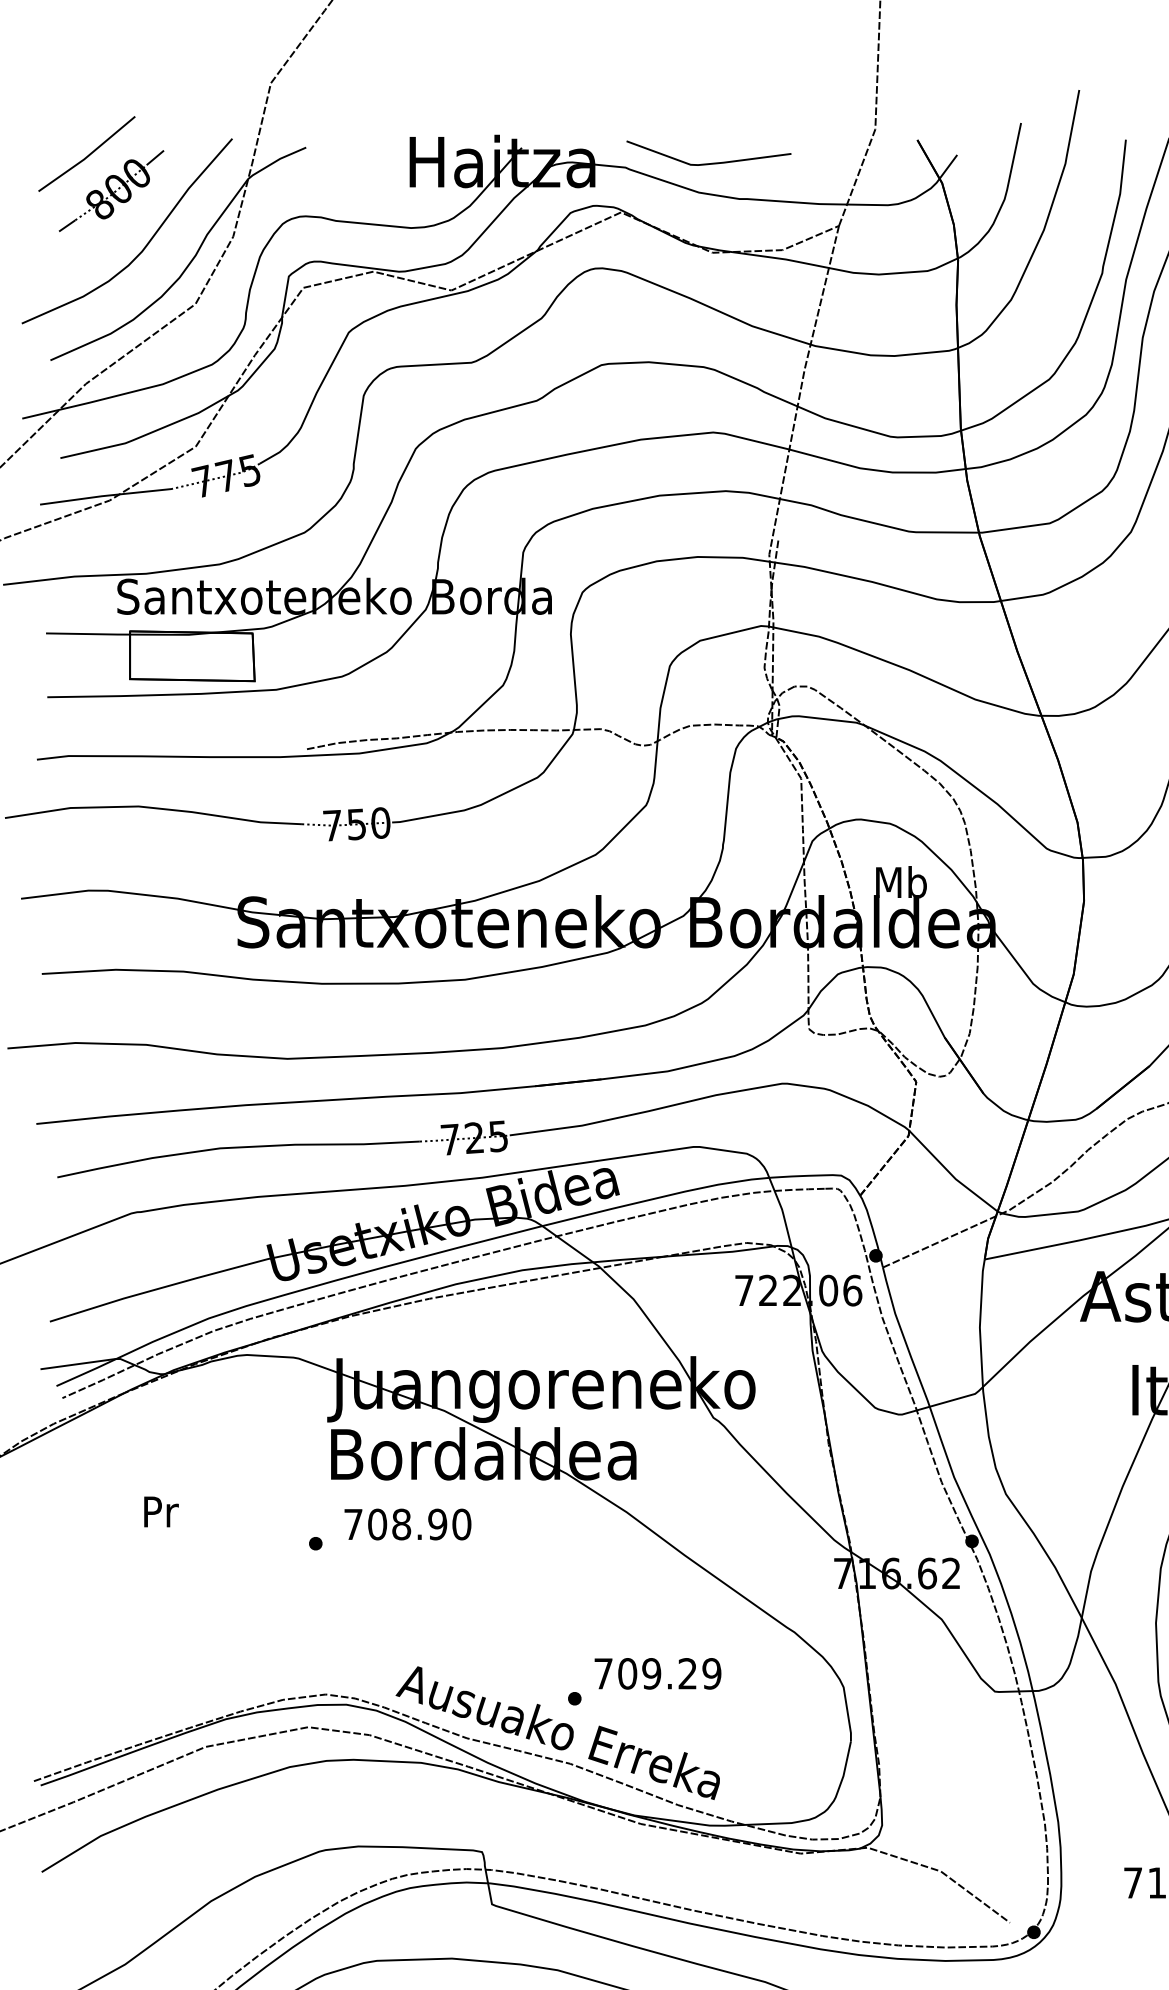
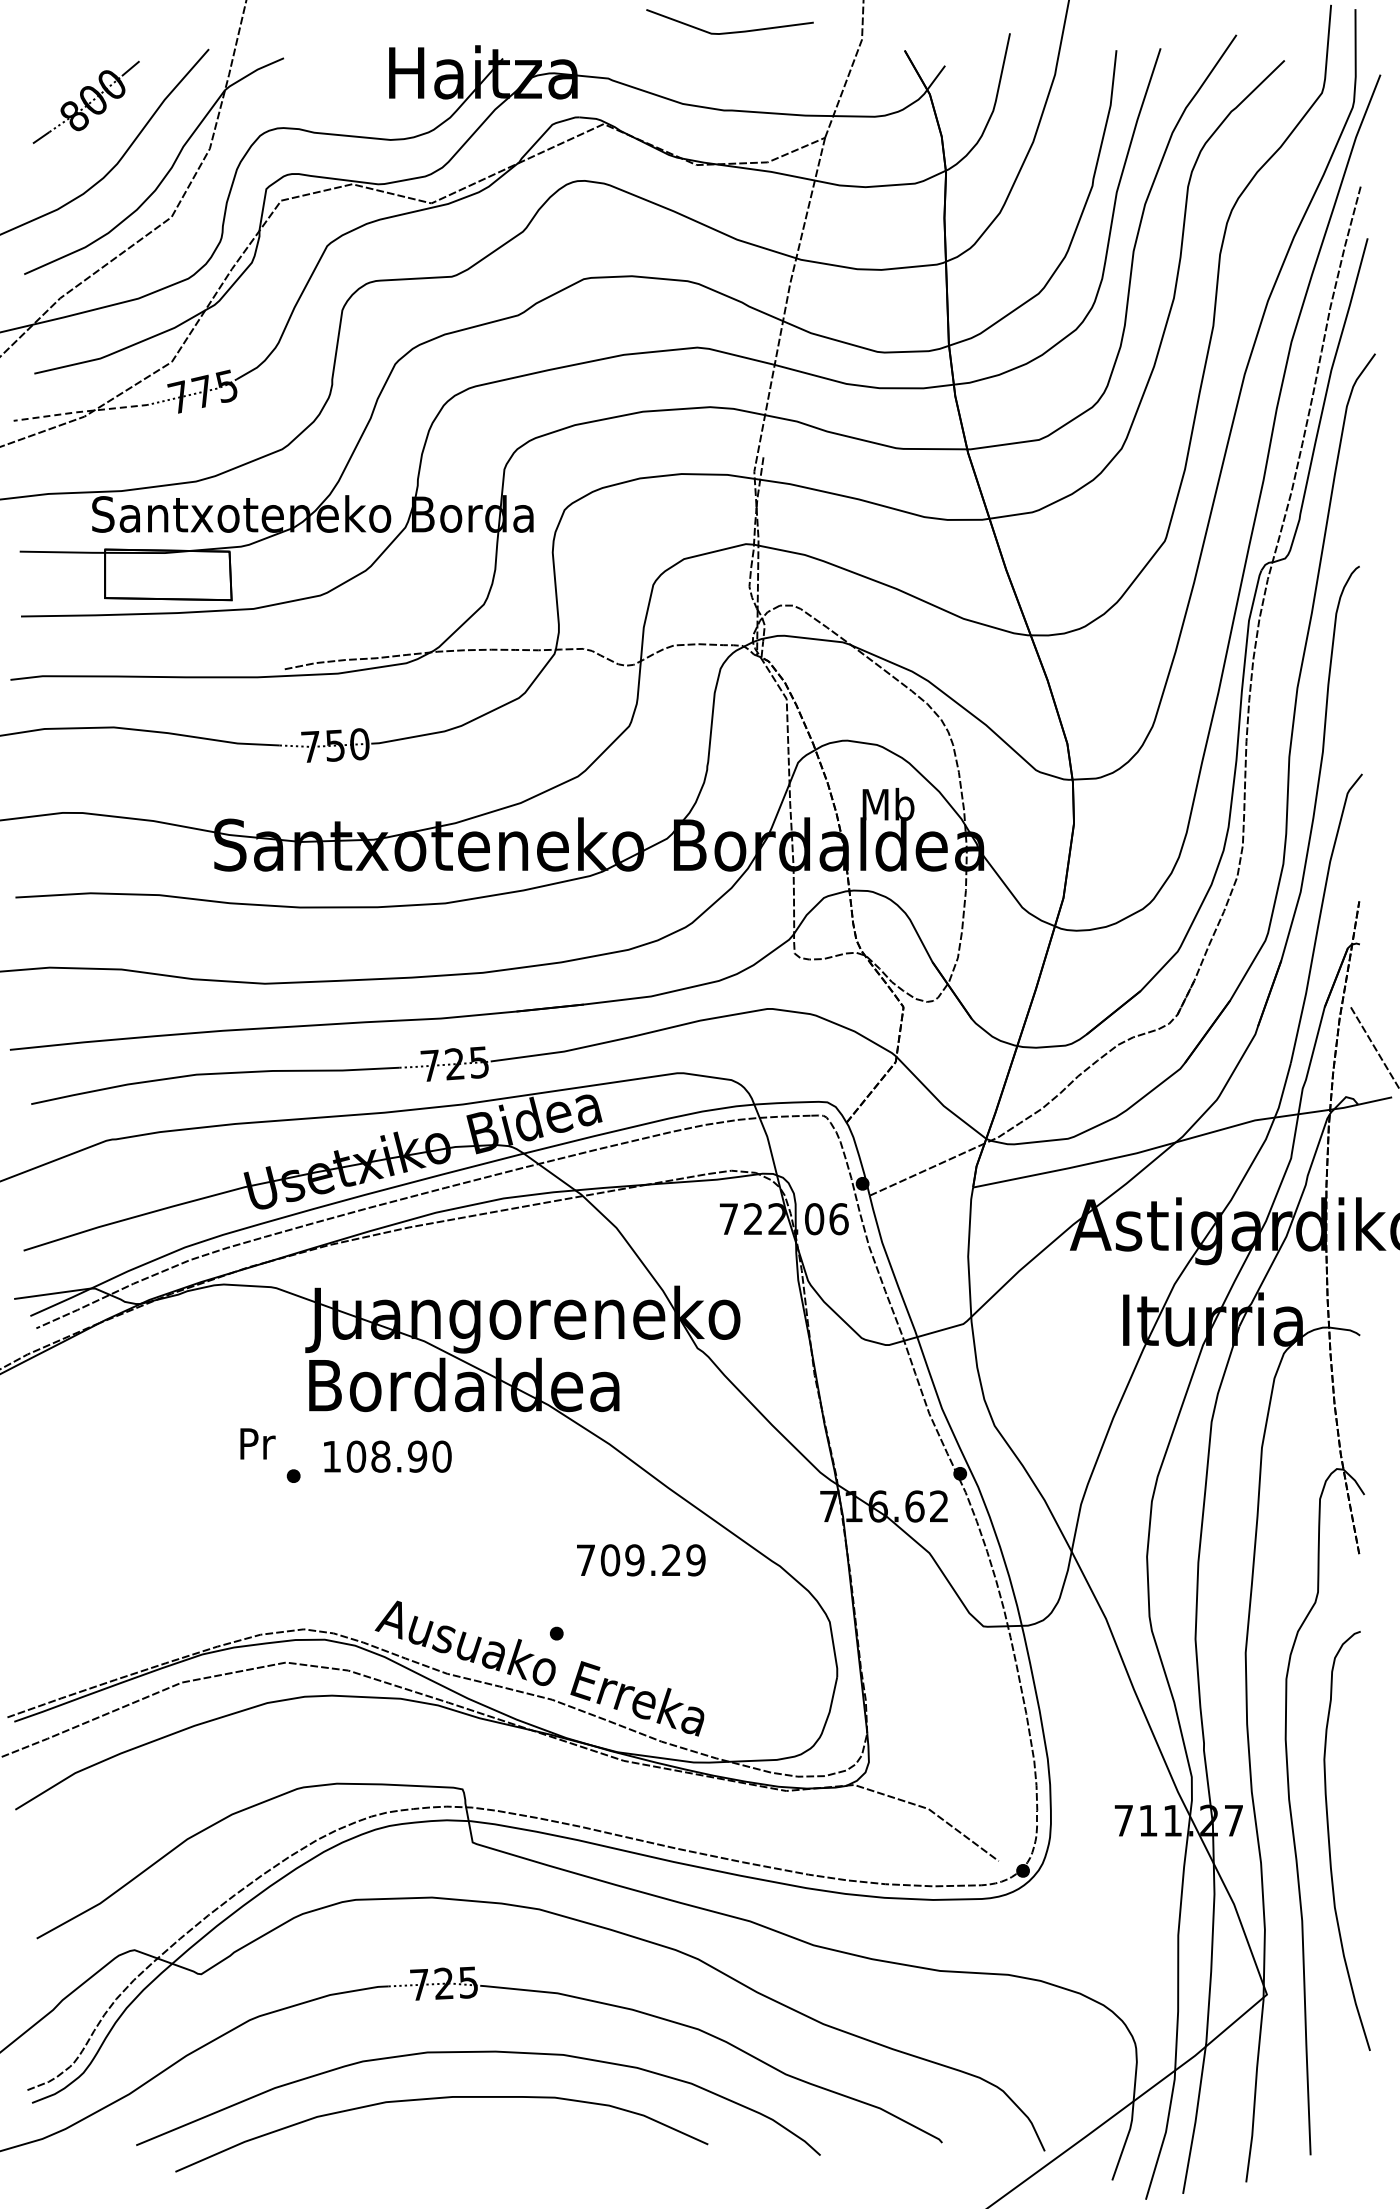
line: (88, 154) -> (62, 65), removed
line: (711, 162) -> (732, 31), moved
line: (106, 495) -> (81, 411), solid -> dashed
text: (161, 1511) -> (257, 1443), moved
text: (353, 1524) -> (331, 1456), 708.90 -> 108.90
text: (658, 1673) -> (641, 1560), moved

